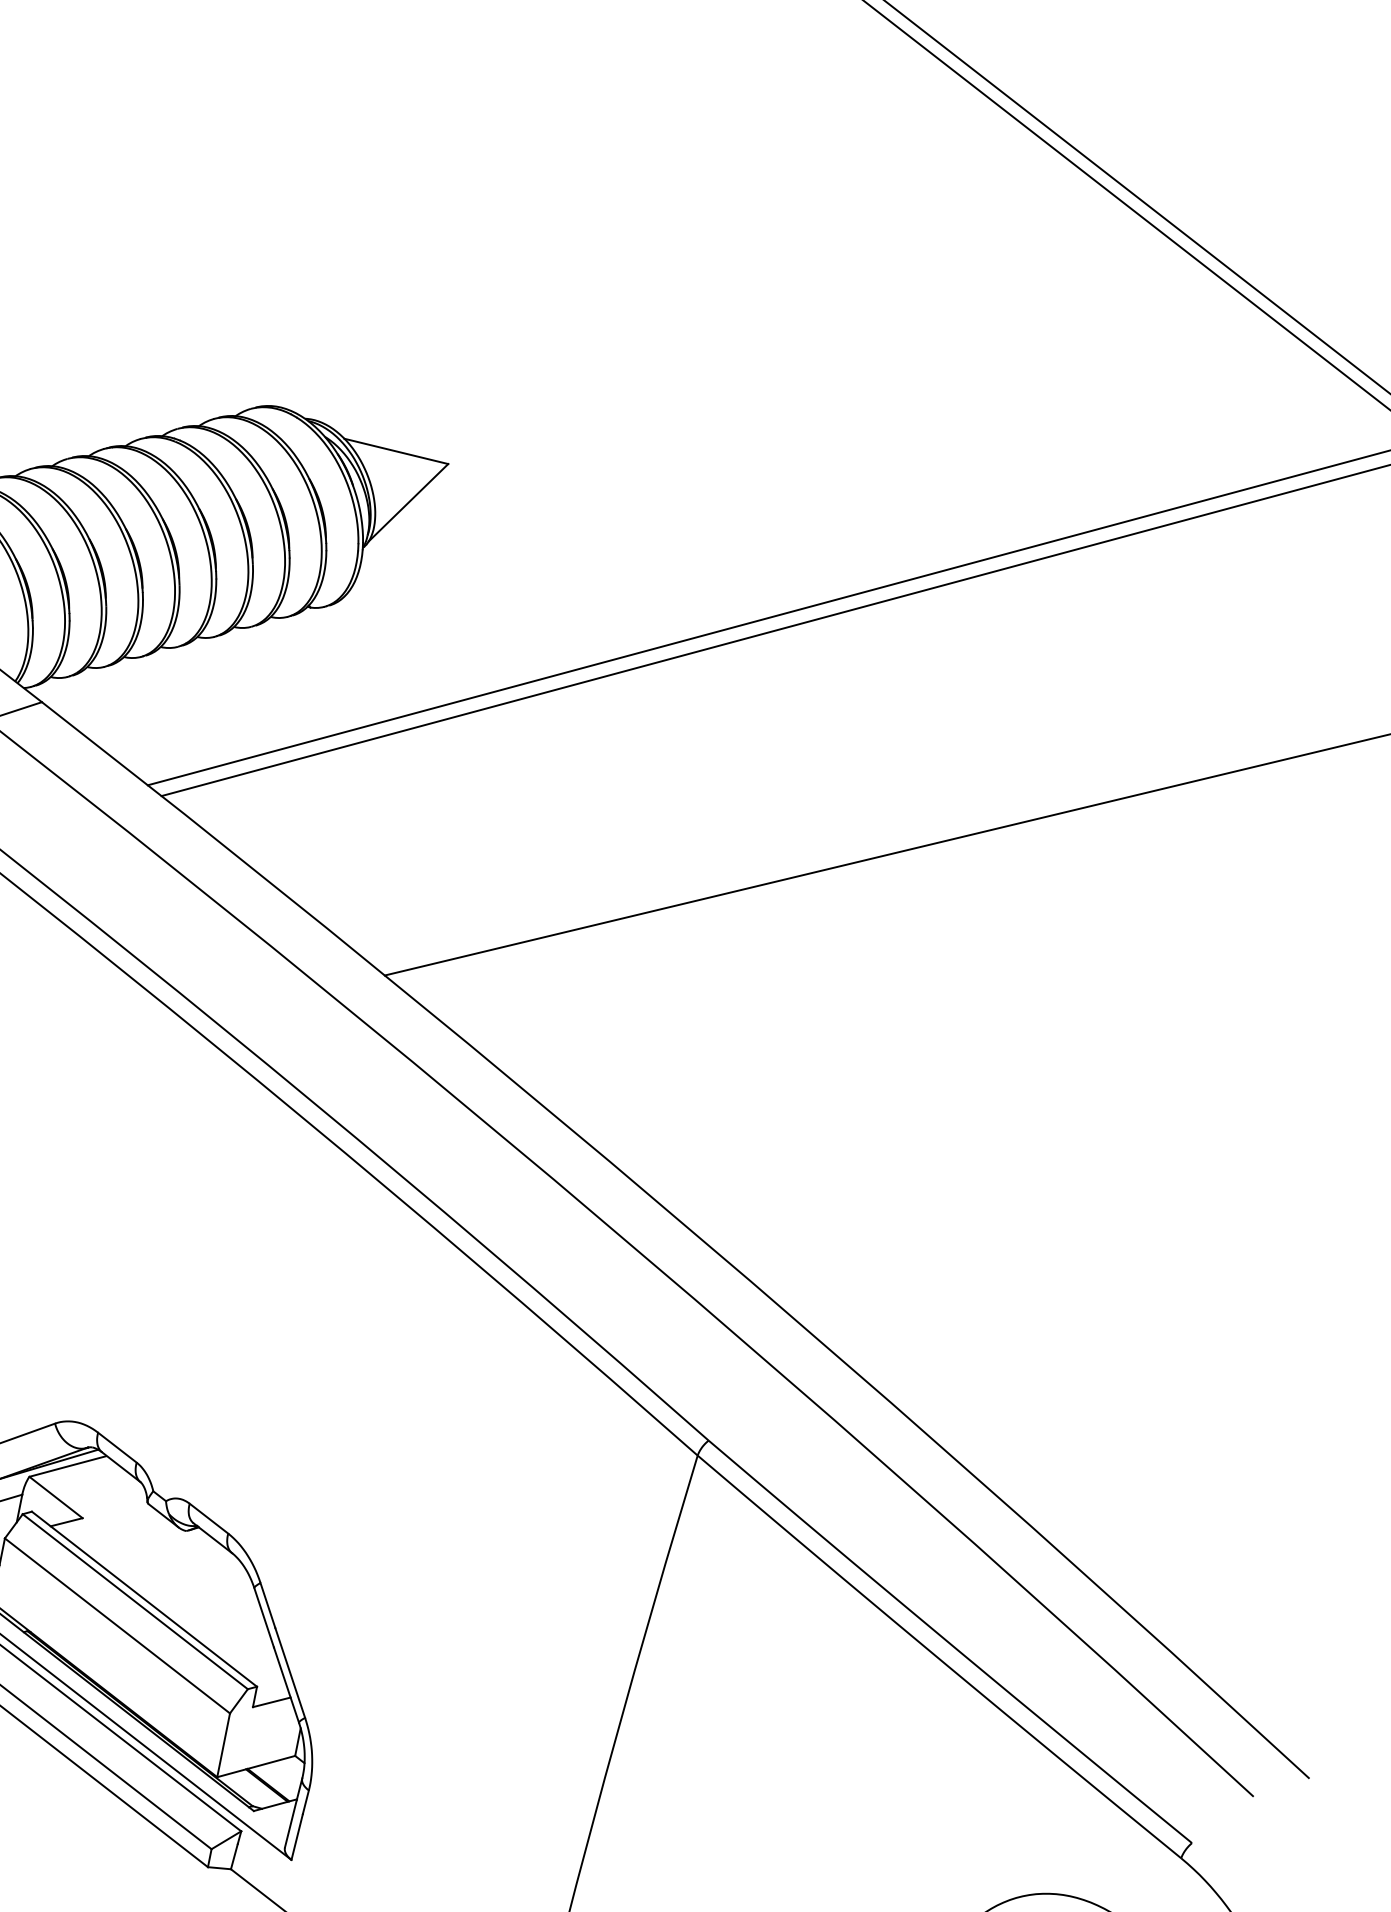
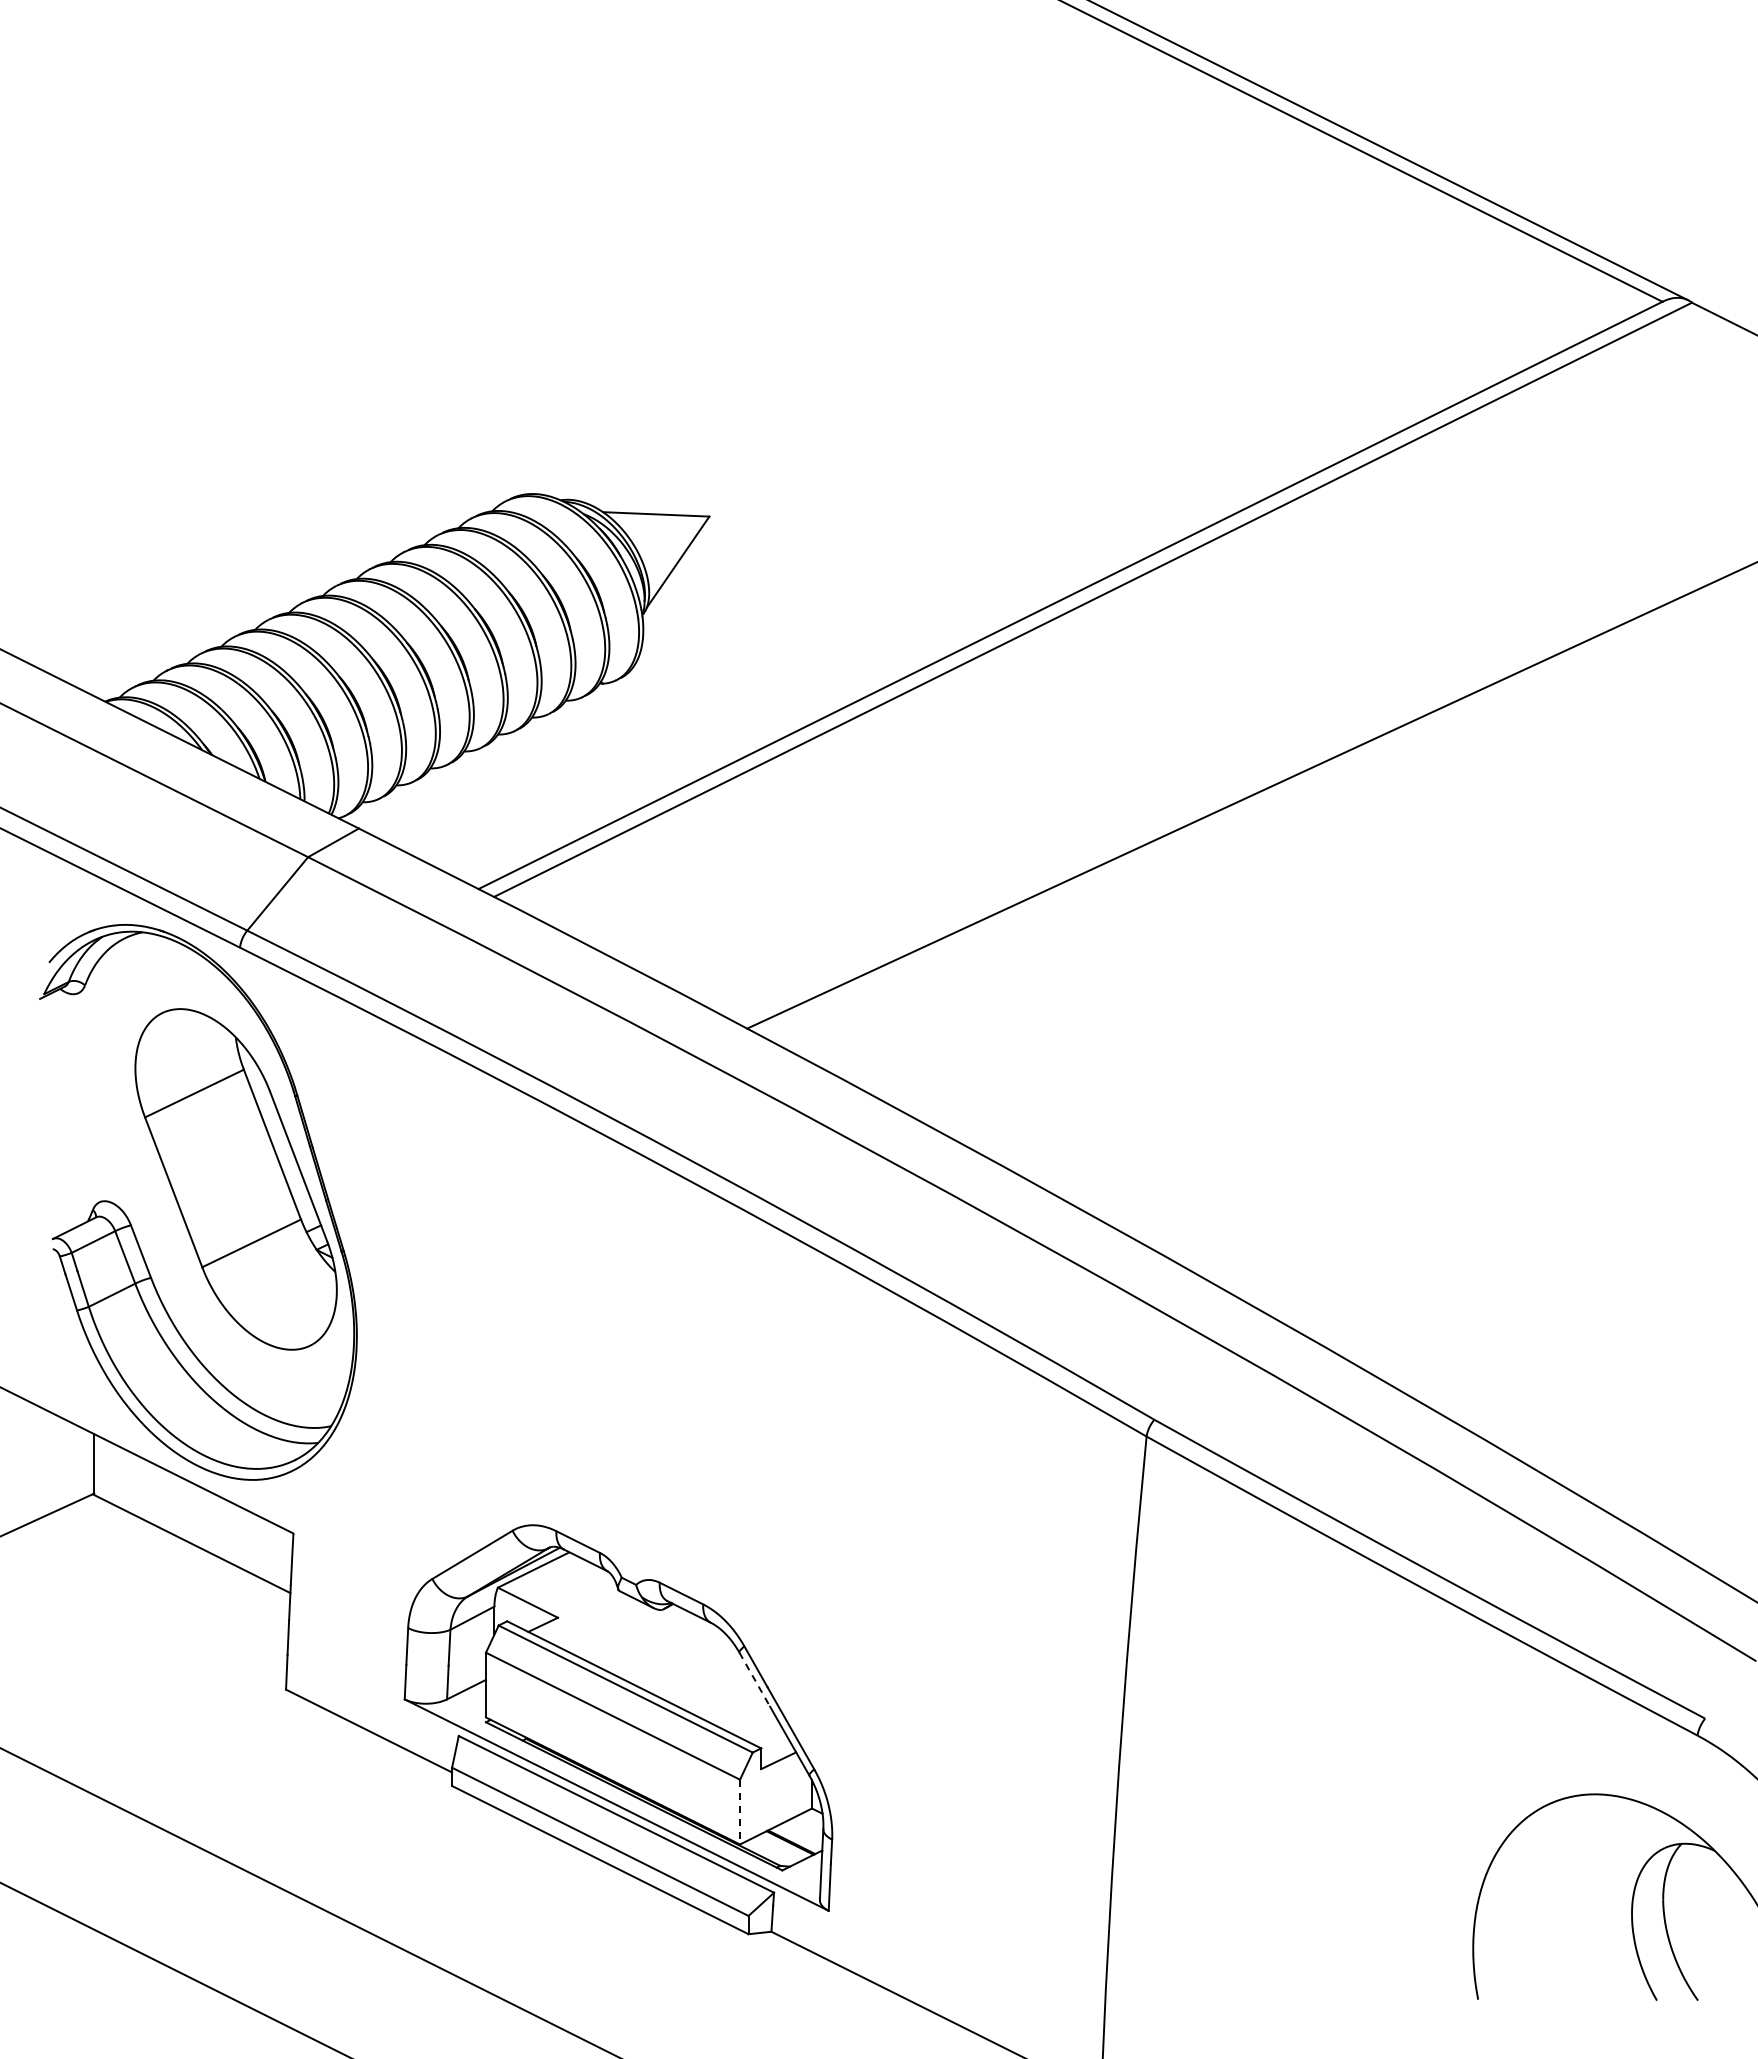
line: (264, 1618) -> (755, 1680), solid -> dashed
line: (224, 1745) -> (740, 1812), solid -> dashed

